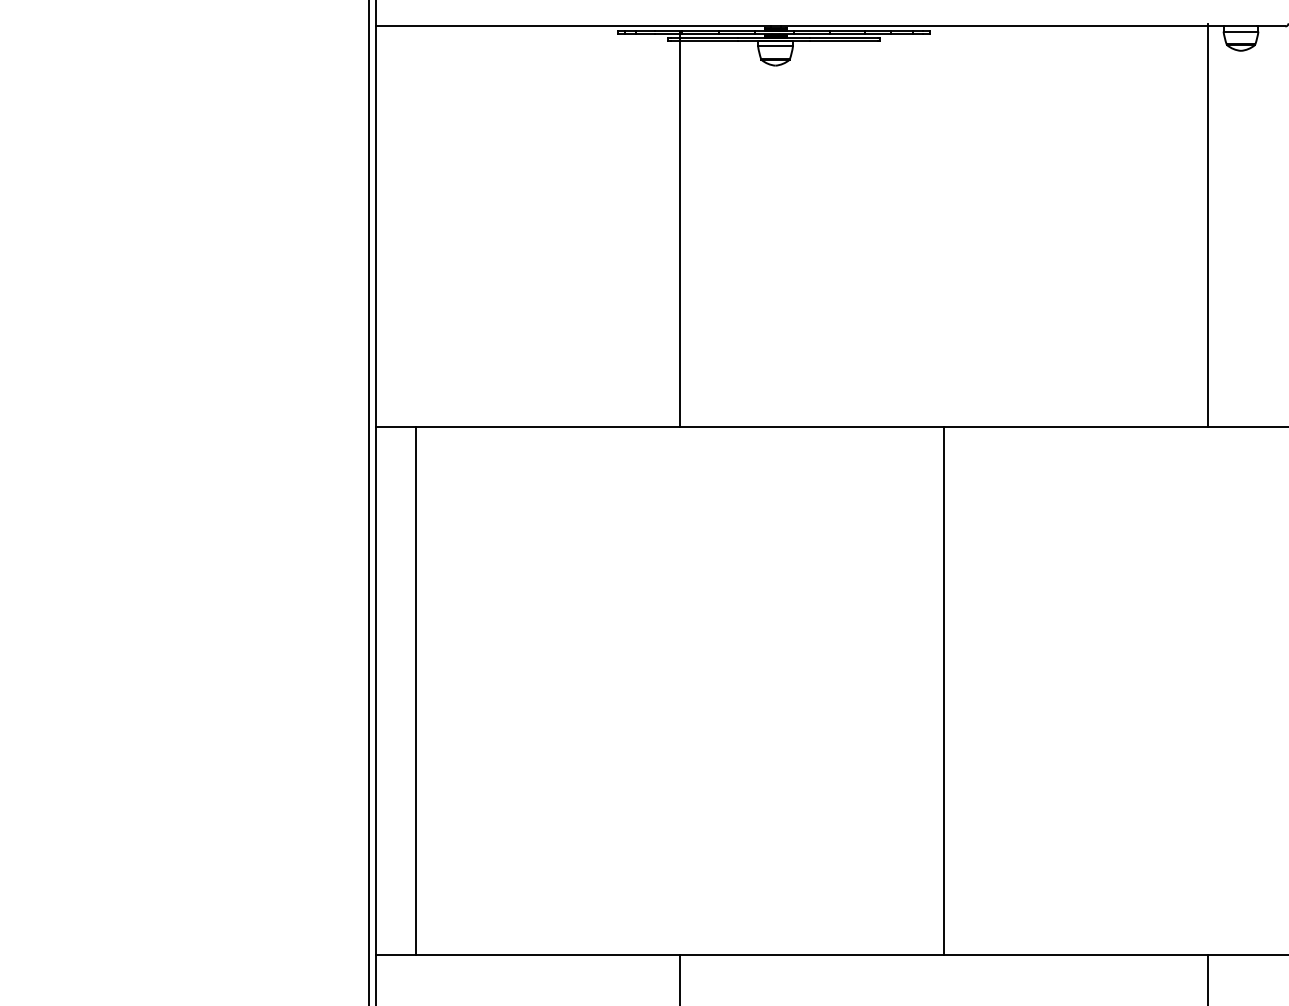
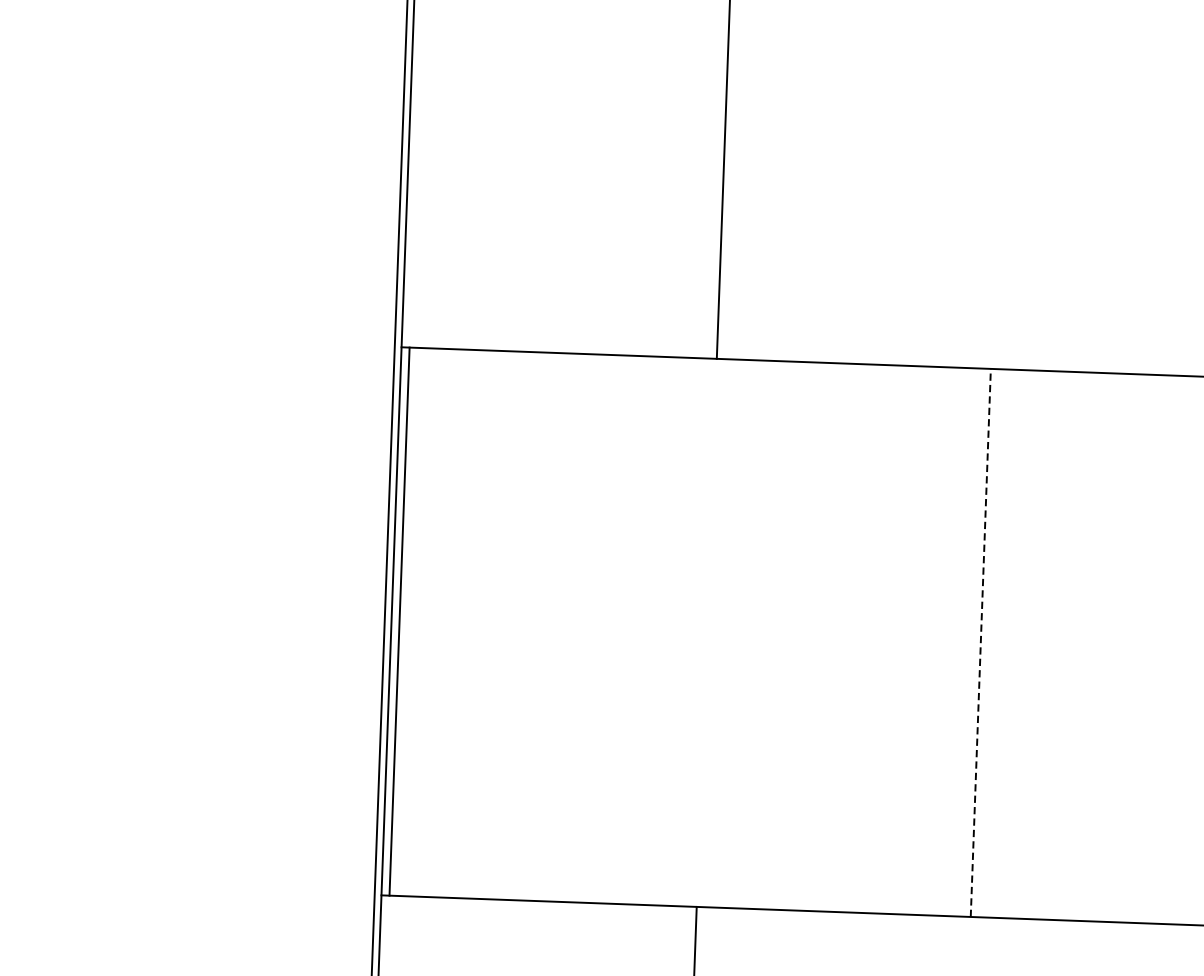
line: (415, 690) -> (399, 620), moved
line: (944, 690) -> (981, 642), solid -> dashed

